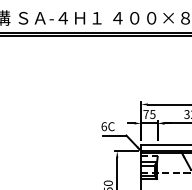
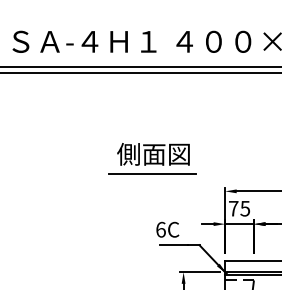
part: (98, 85) -> (151, 158), added

